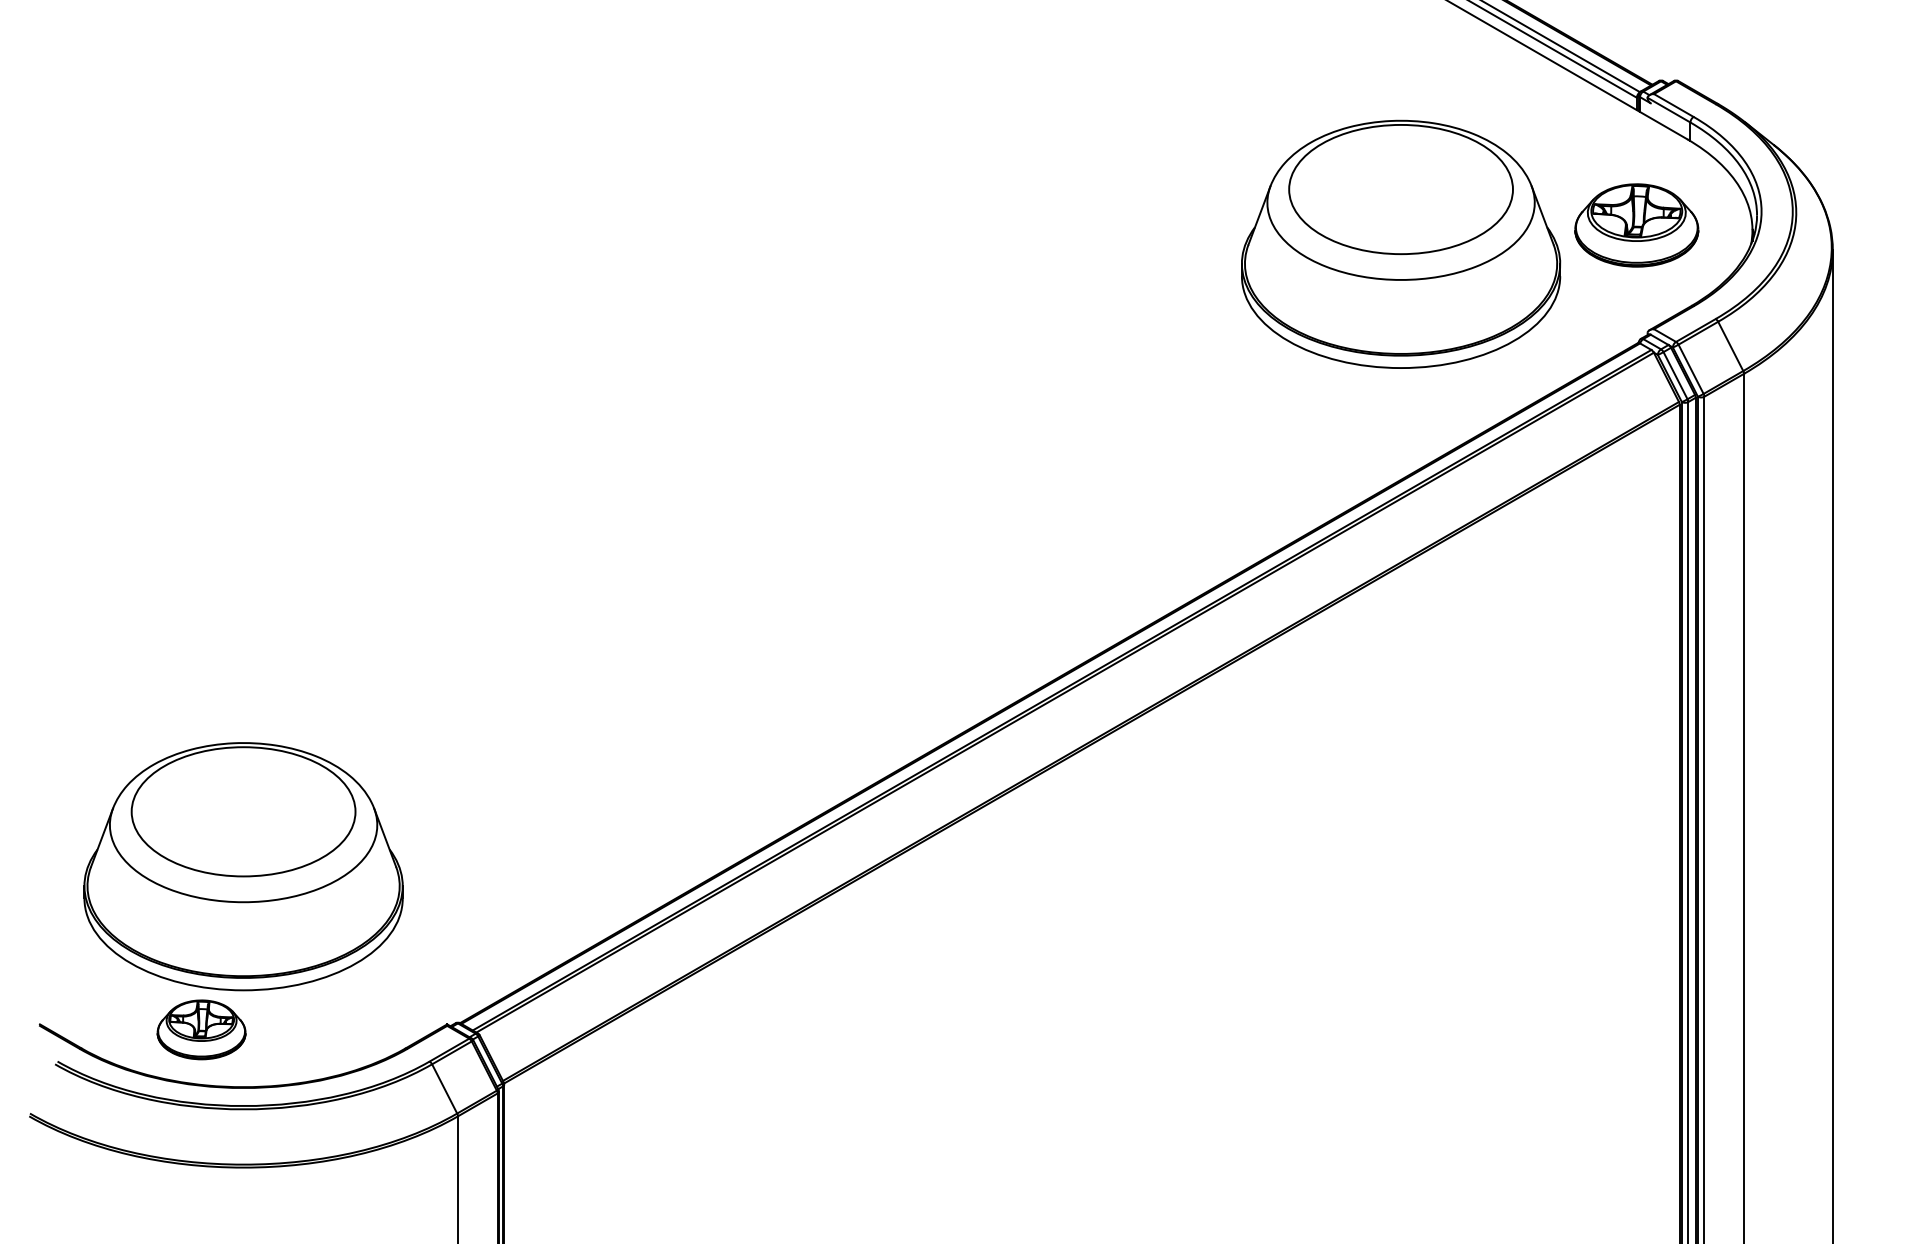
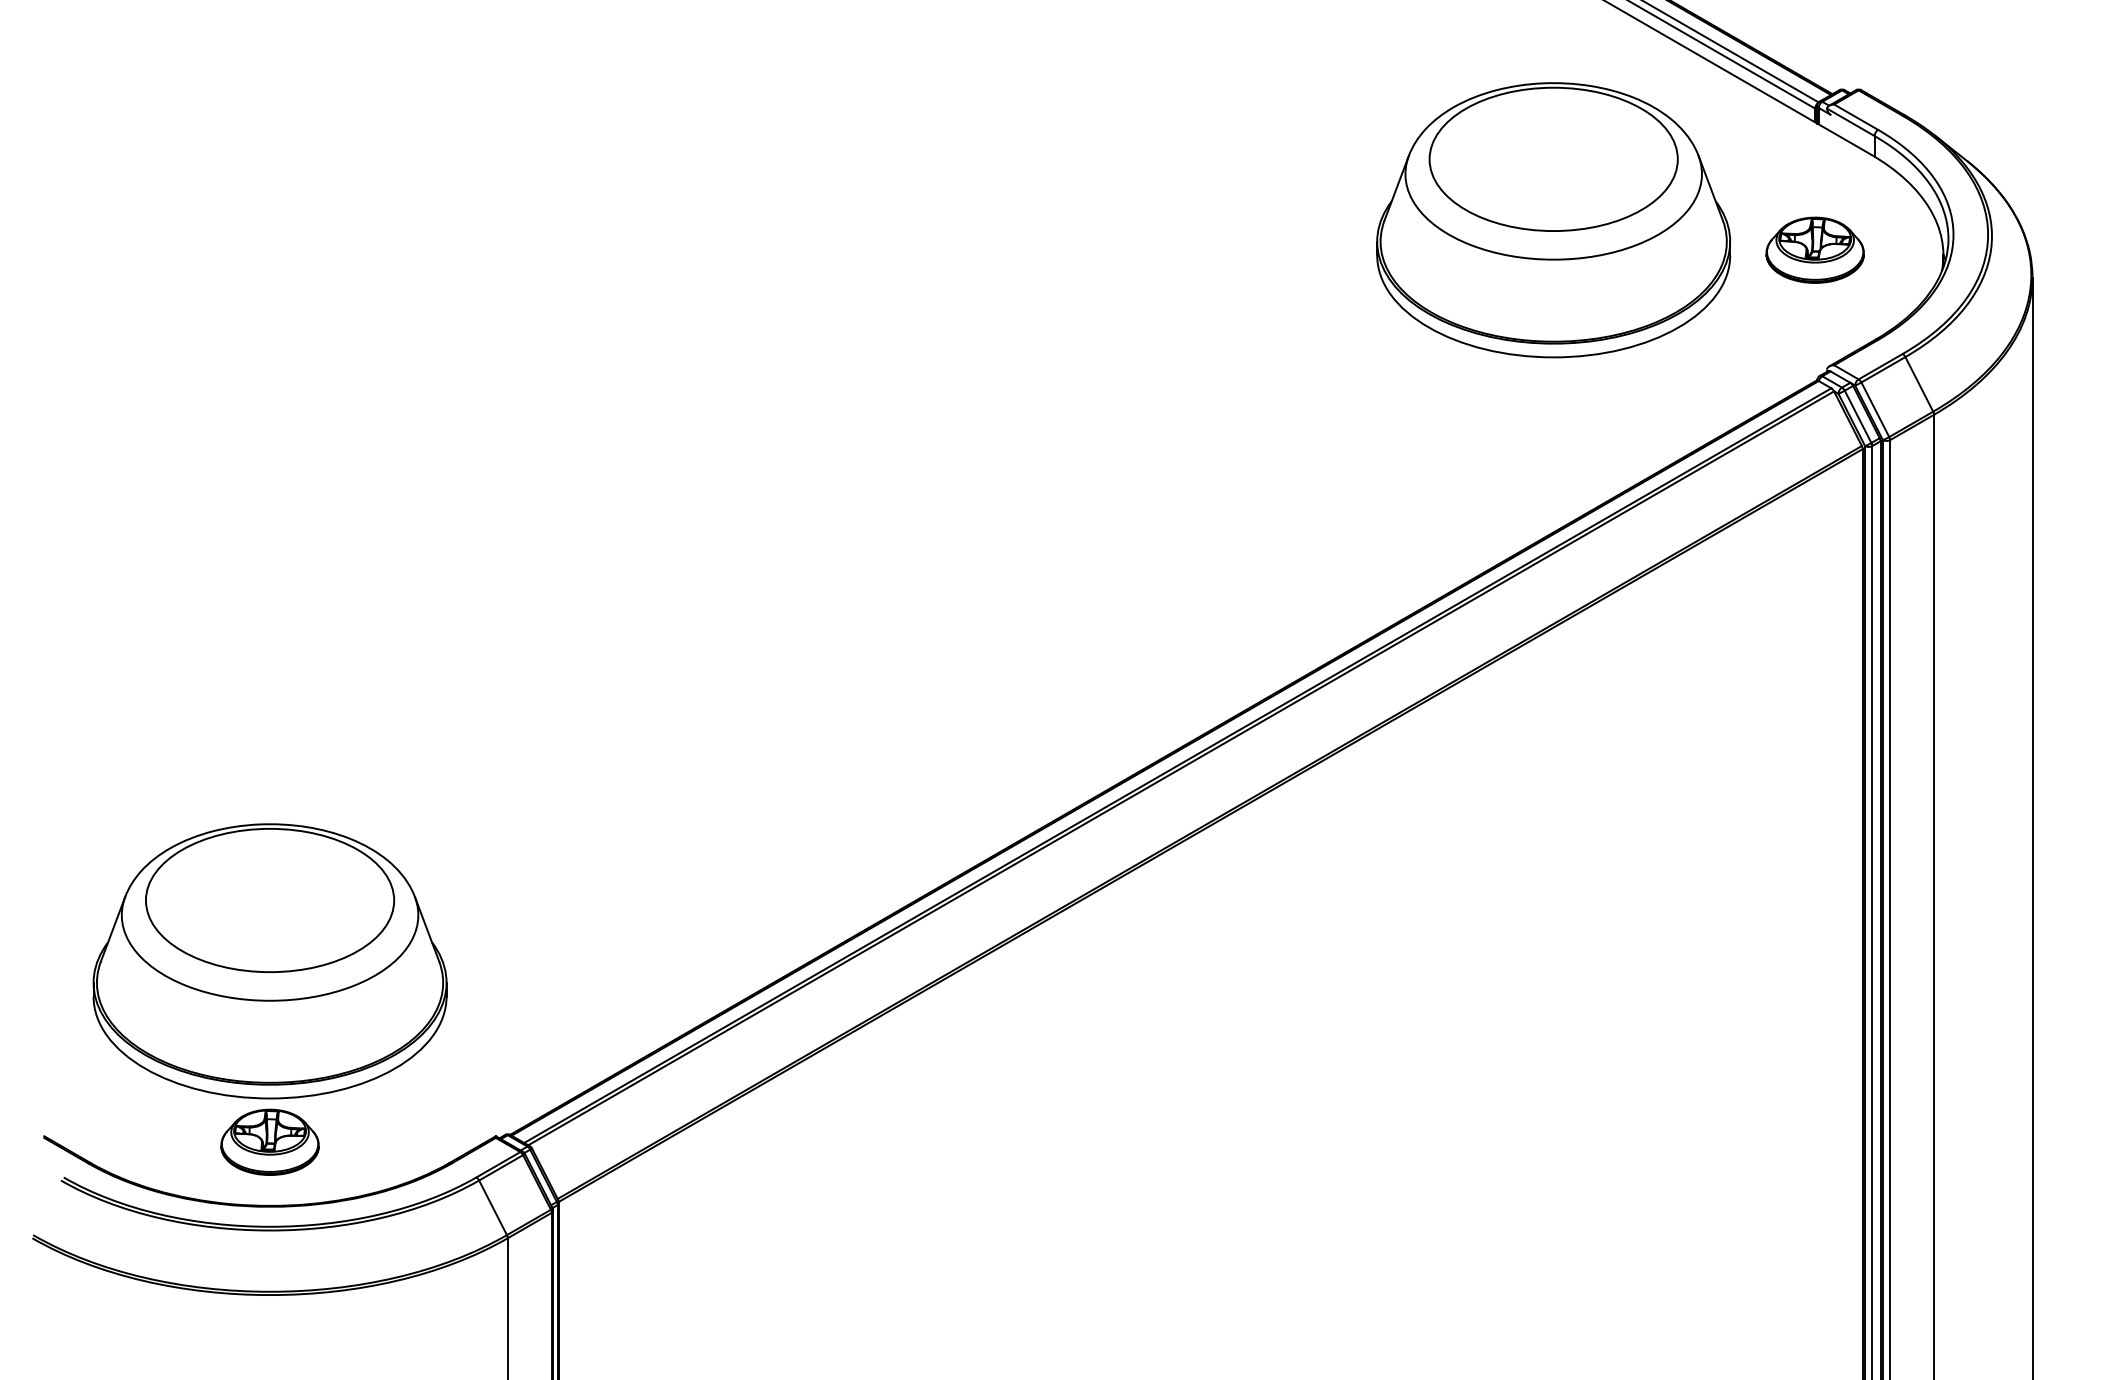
part: (1636, 225) -> (1814, 250), size x0.71
part: (1401, 243) -> (1554, 219), moved
part: (201, 1029) -> (269, 1141), moved

